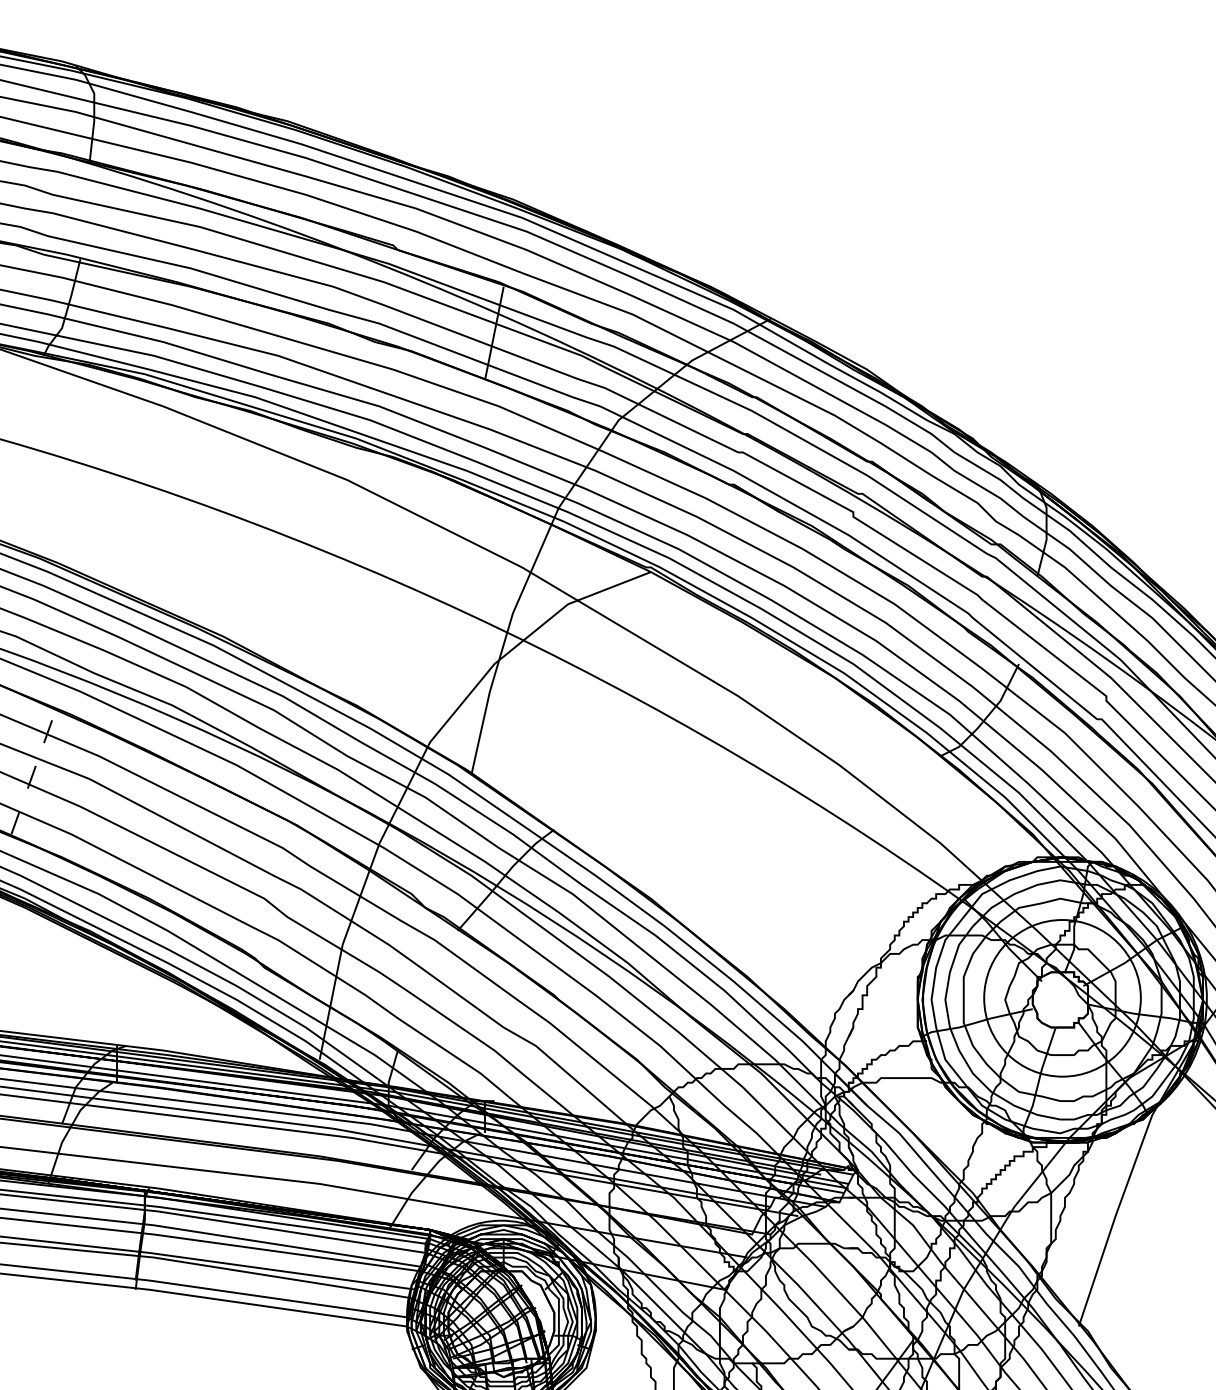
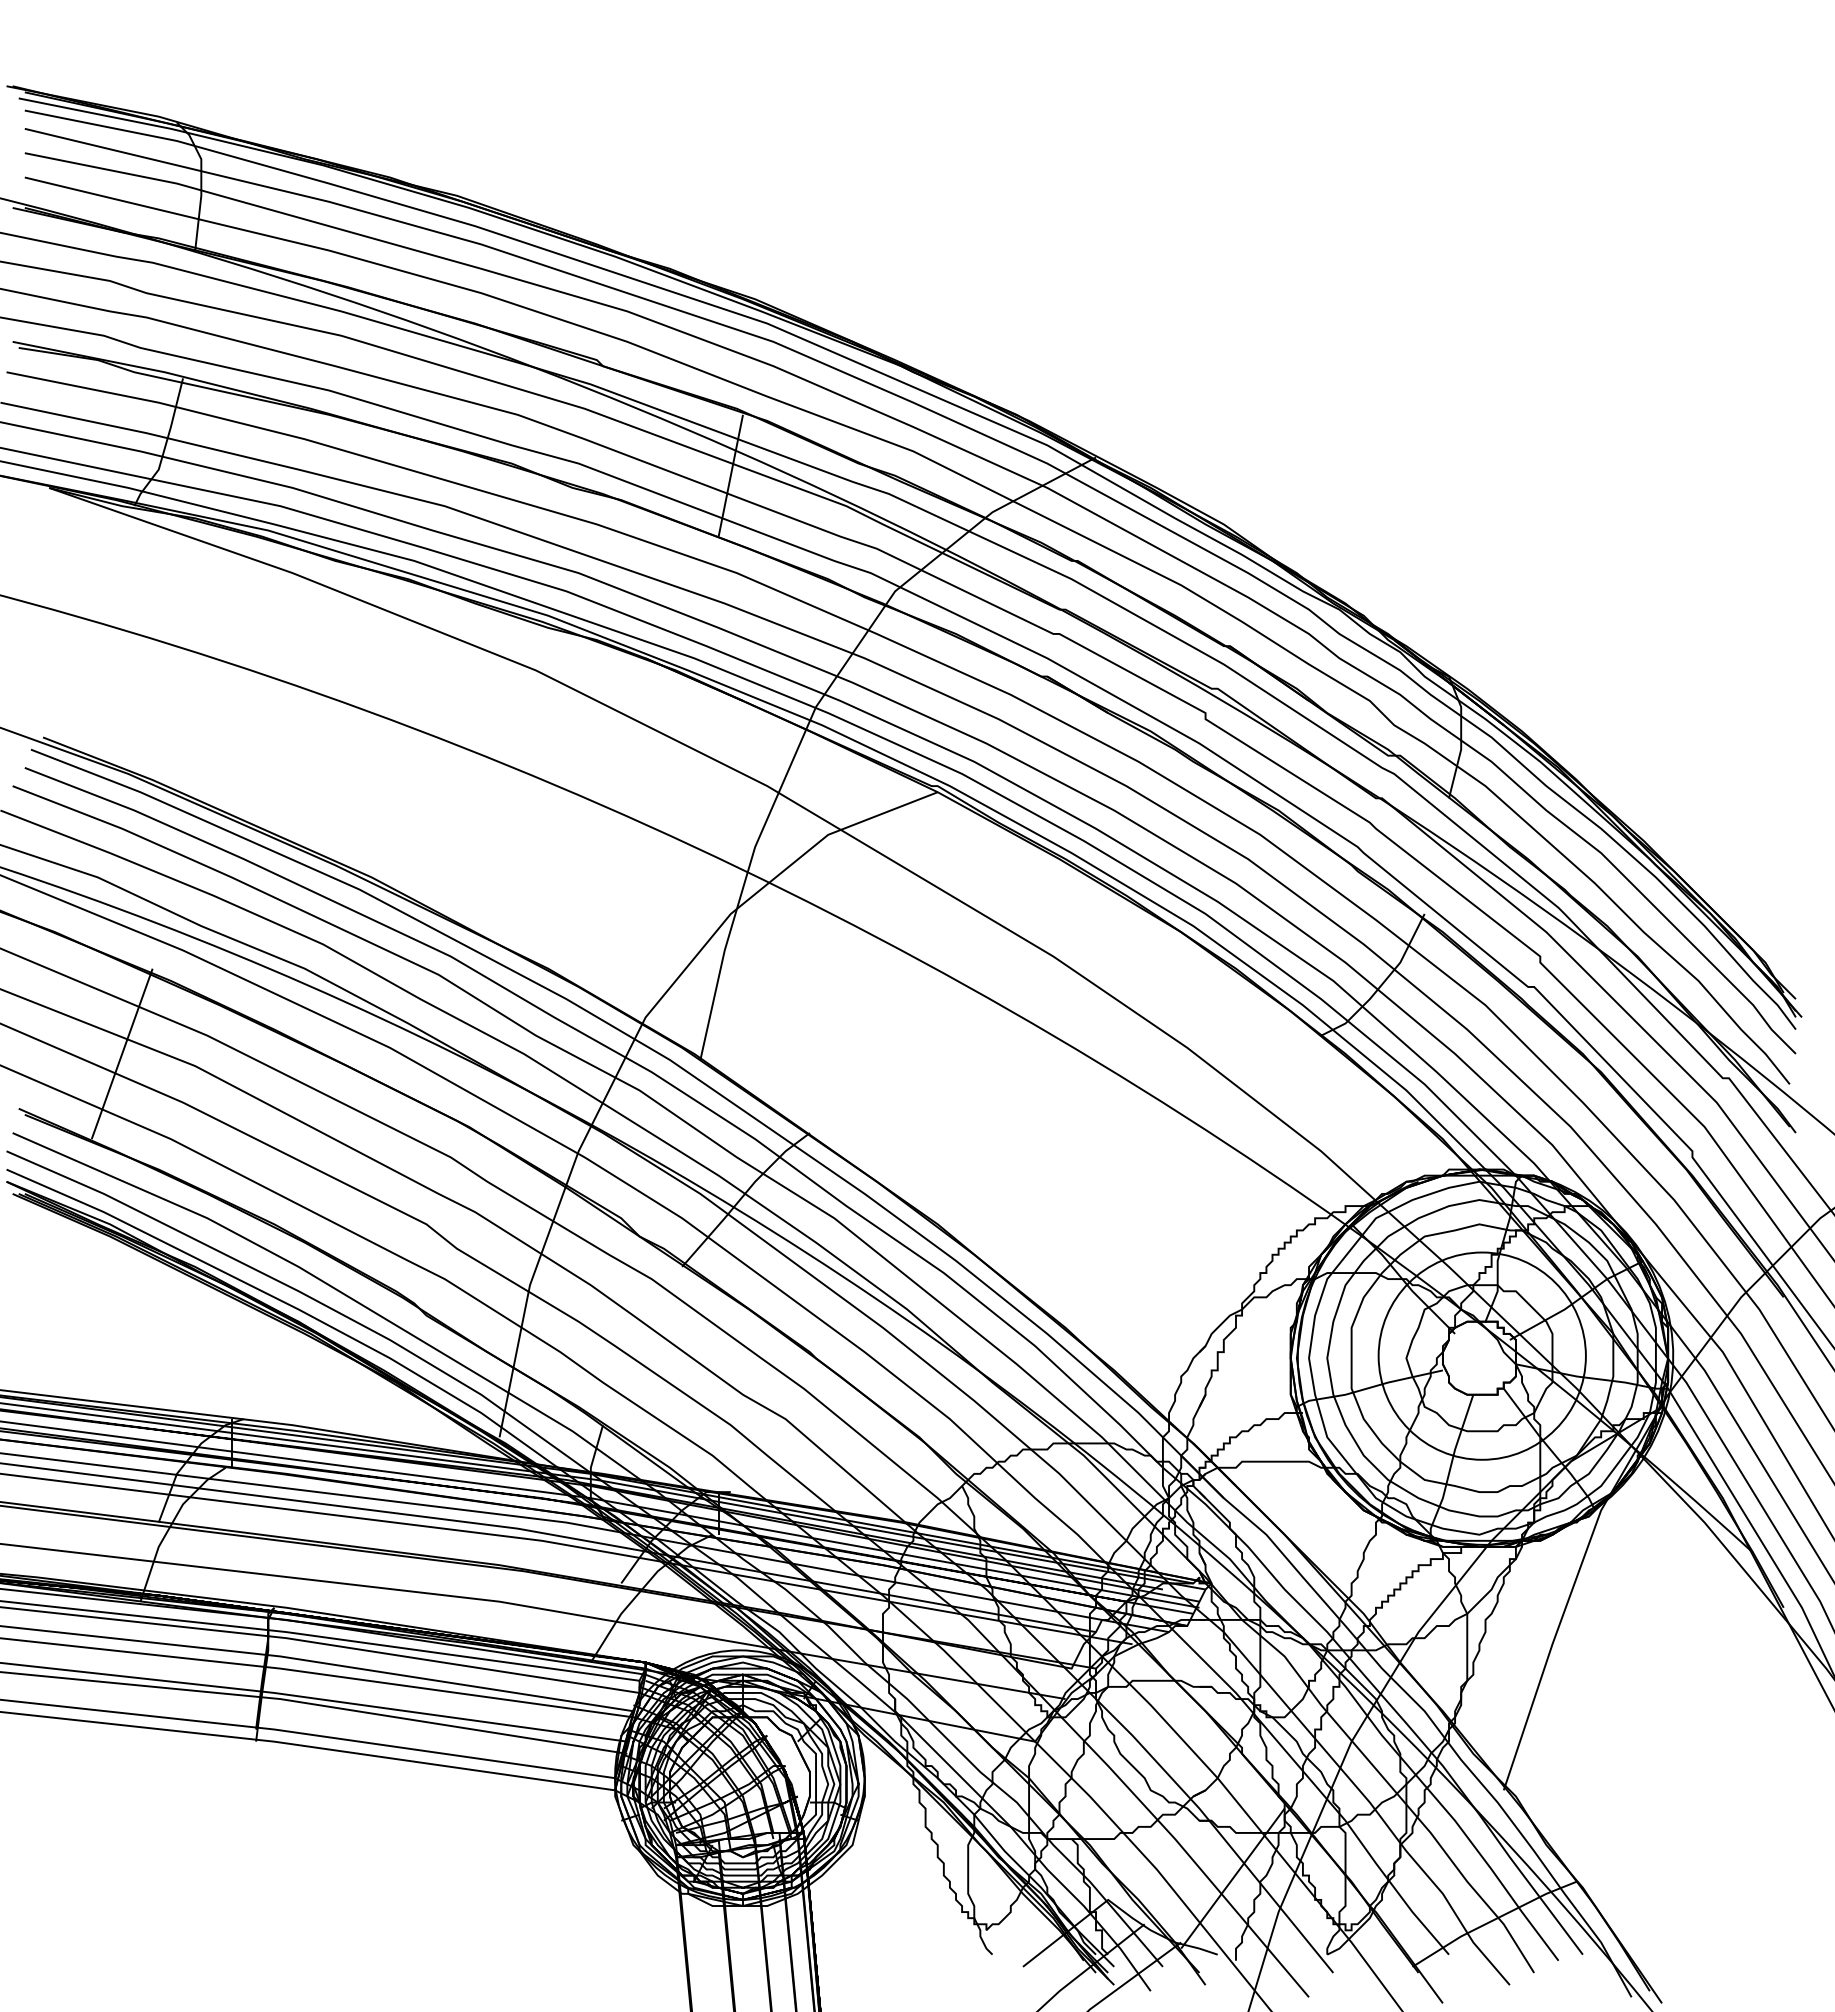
line: (34, 769) -> (122, 1053), dashed -> solid

